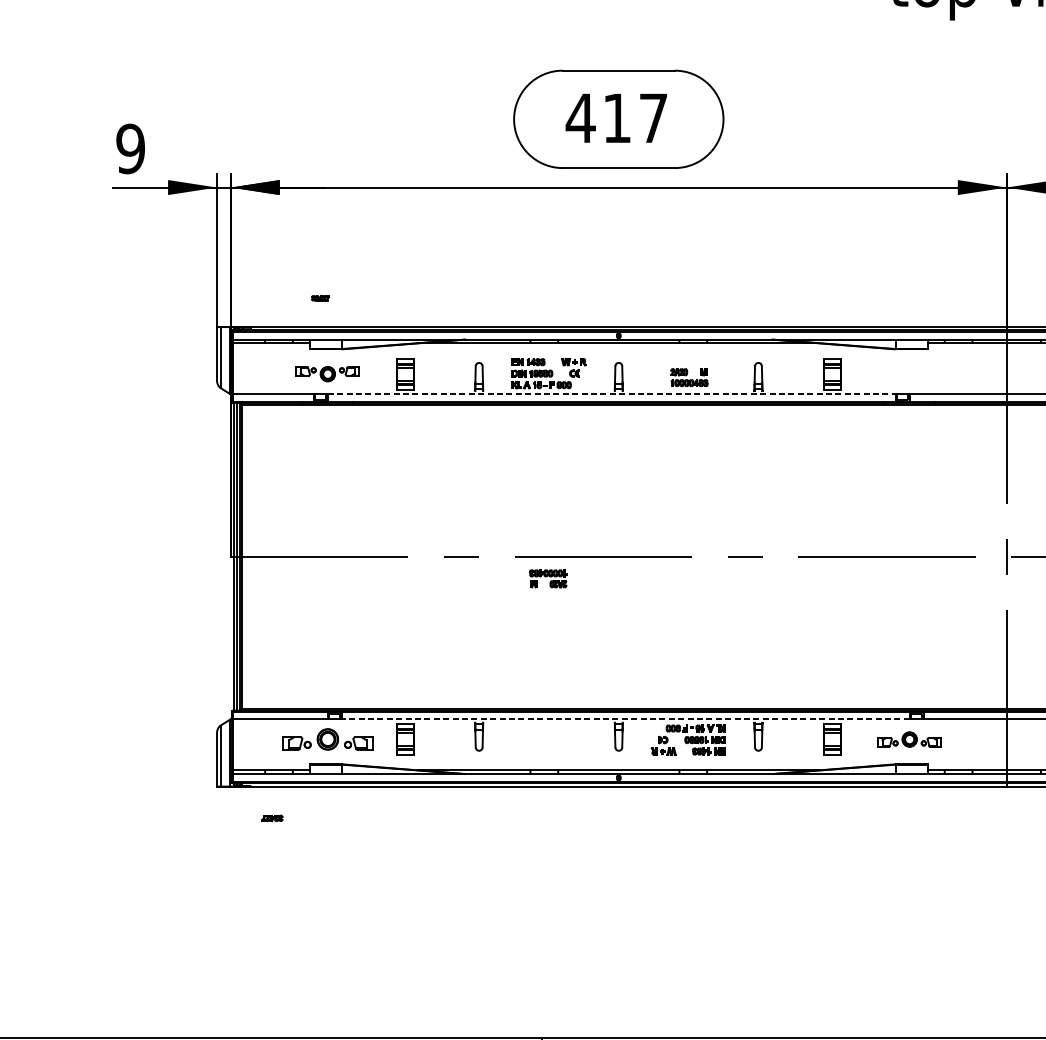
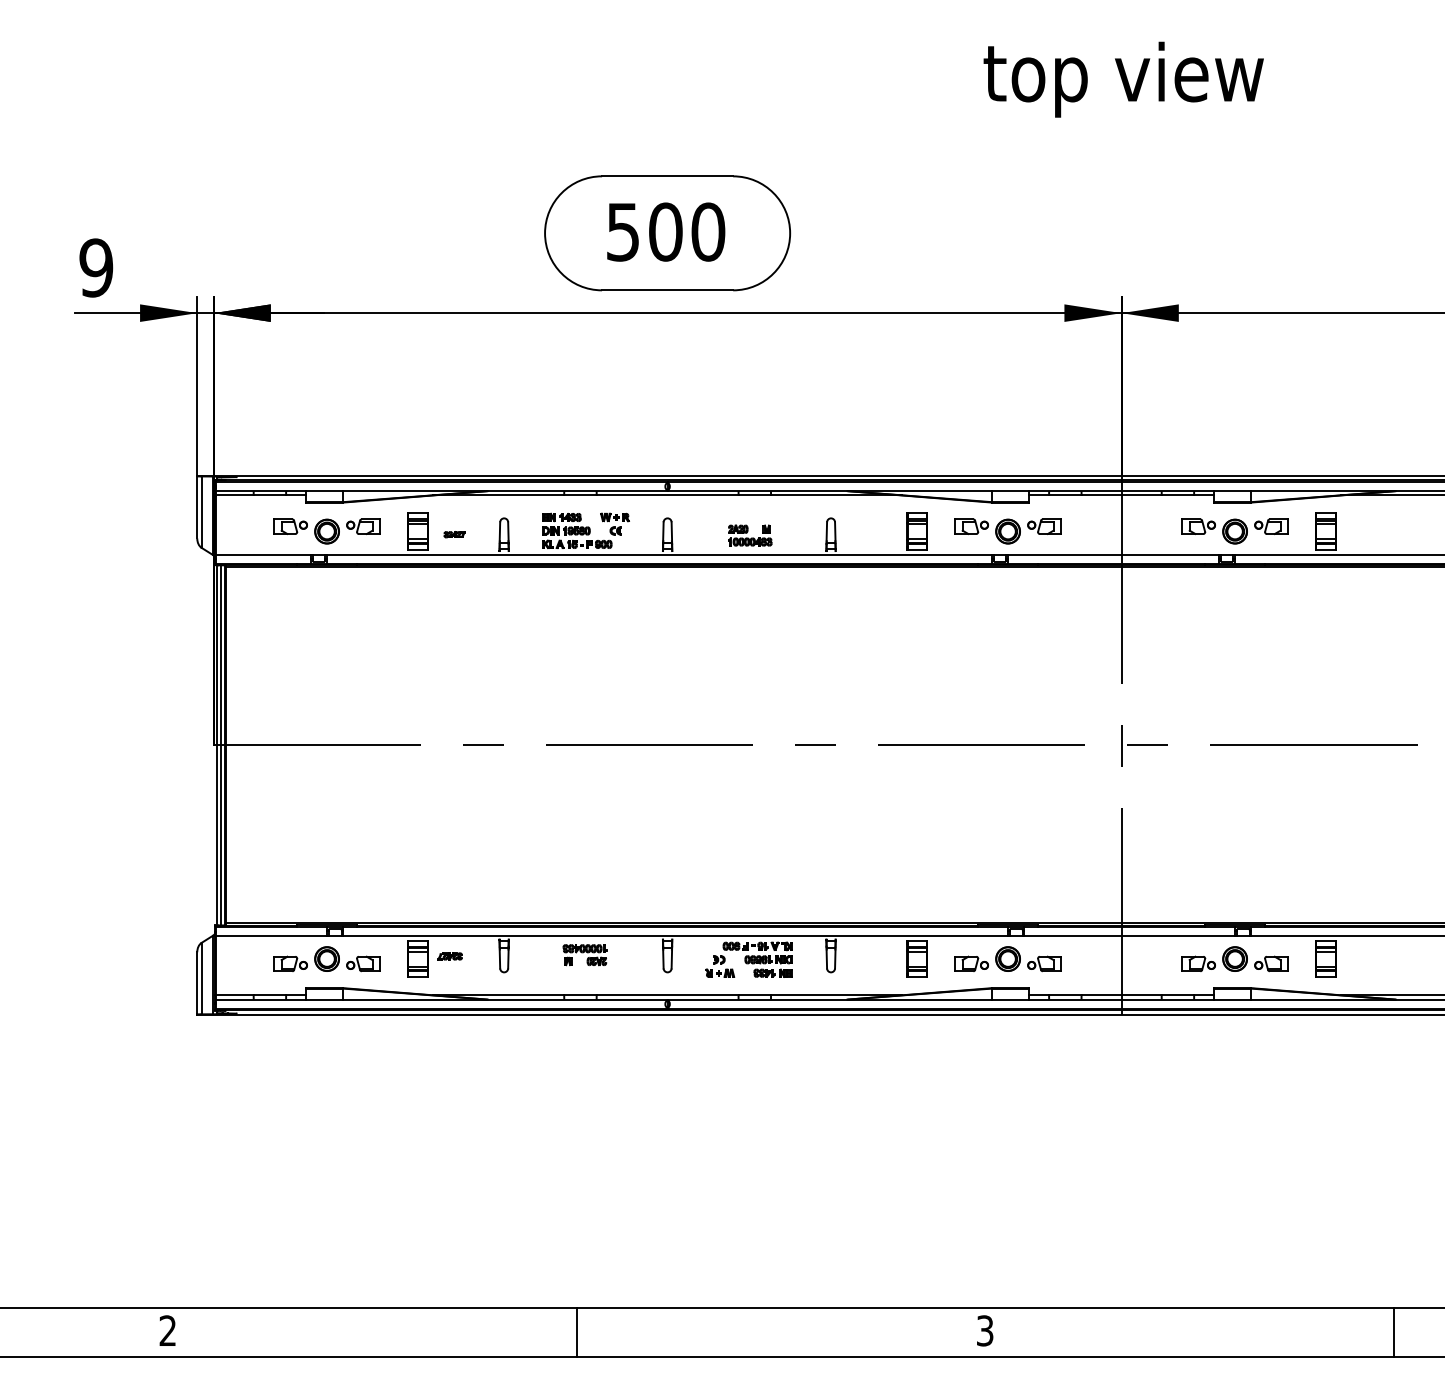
text: (617, 117) -> (665, 231), 417 -> 500
part: (320, 298) -> (454, 534), moved
part: (327, 374) -> (326, 531), size x1.43
part: (909, 374) -> (1007, 531), added
line: (611, 394) -> (659, 555), dashed -> solid
part: (547, 579) -> (584, 955), moved
line: (625, 719) -> (675, 935), dashed -> solid
part: (909, 739) -> (1007, 959), size x1.43
part: (271, 818) -> (449, 956), moved

